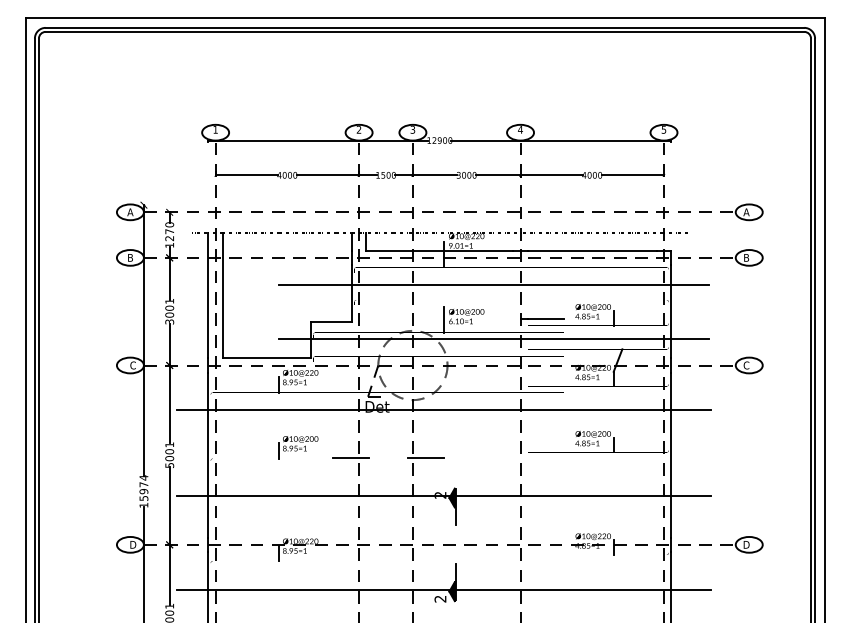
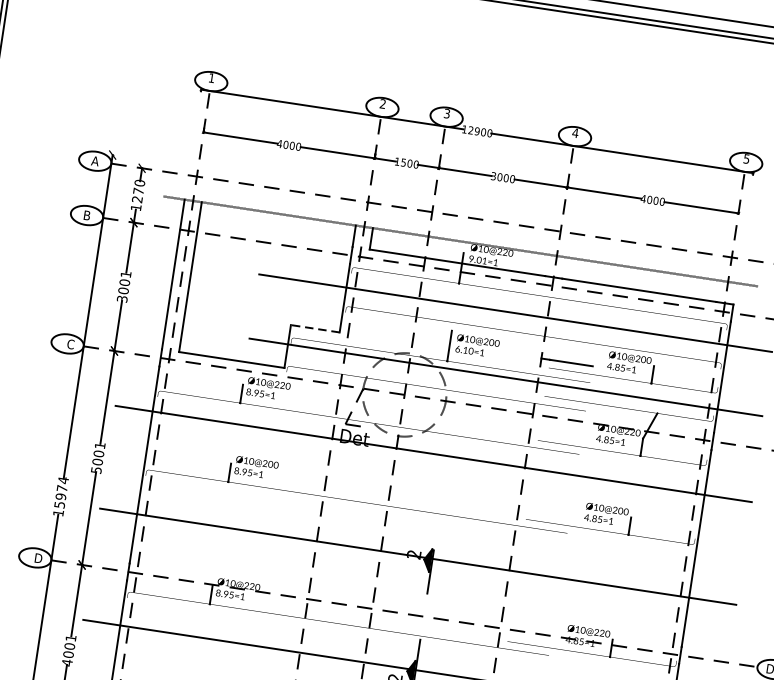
line: (331, 322) -> (315, 328), solid -> dashed
line: (350, 458) -> (313, 494), removed
line: (425, 458) -> (402, 508), removed

